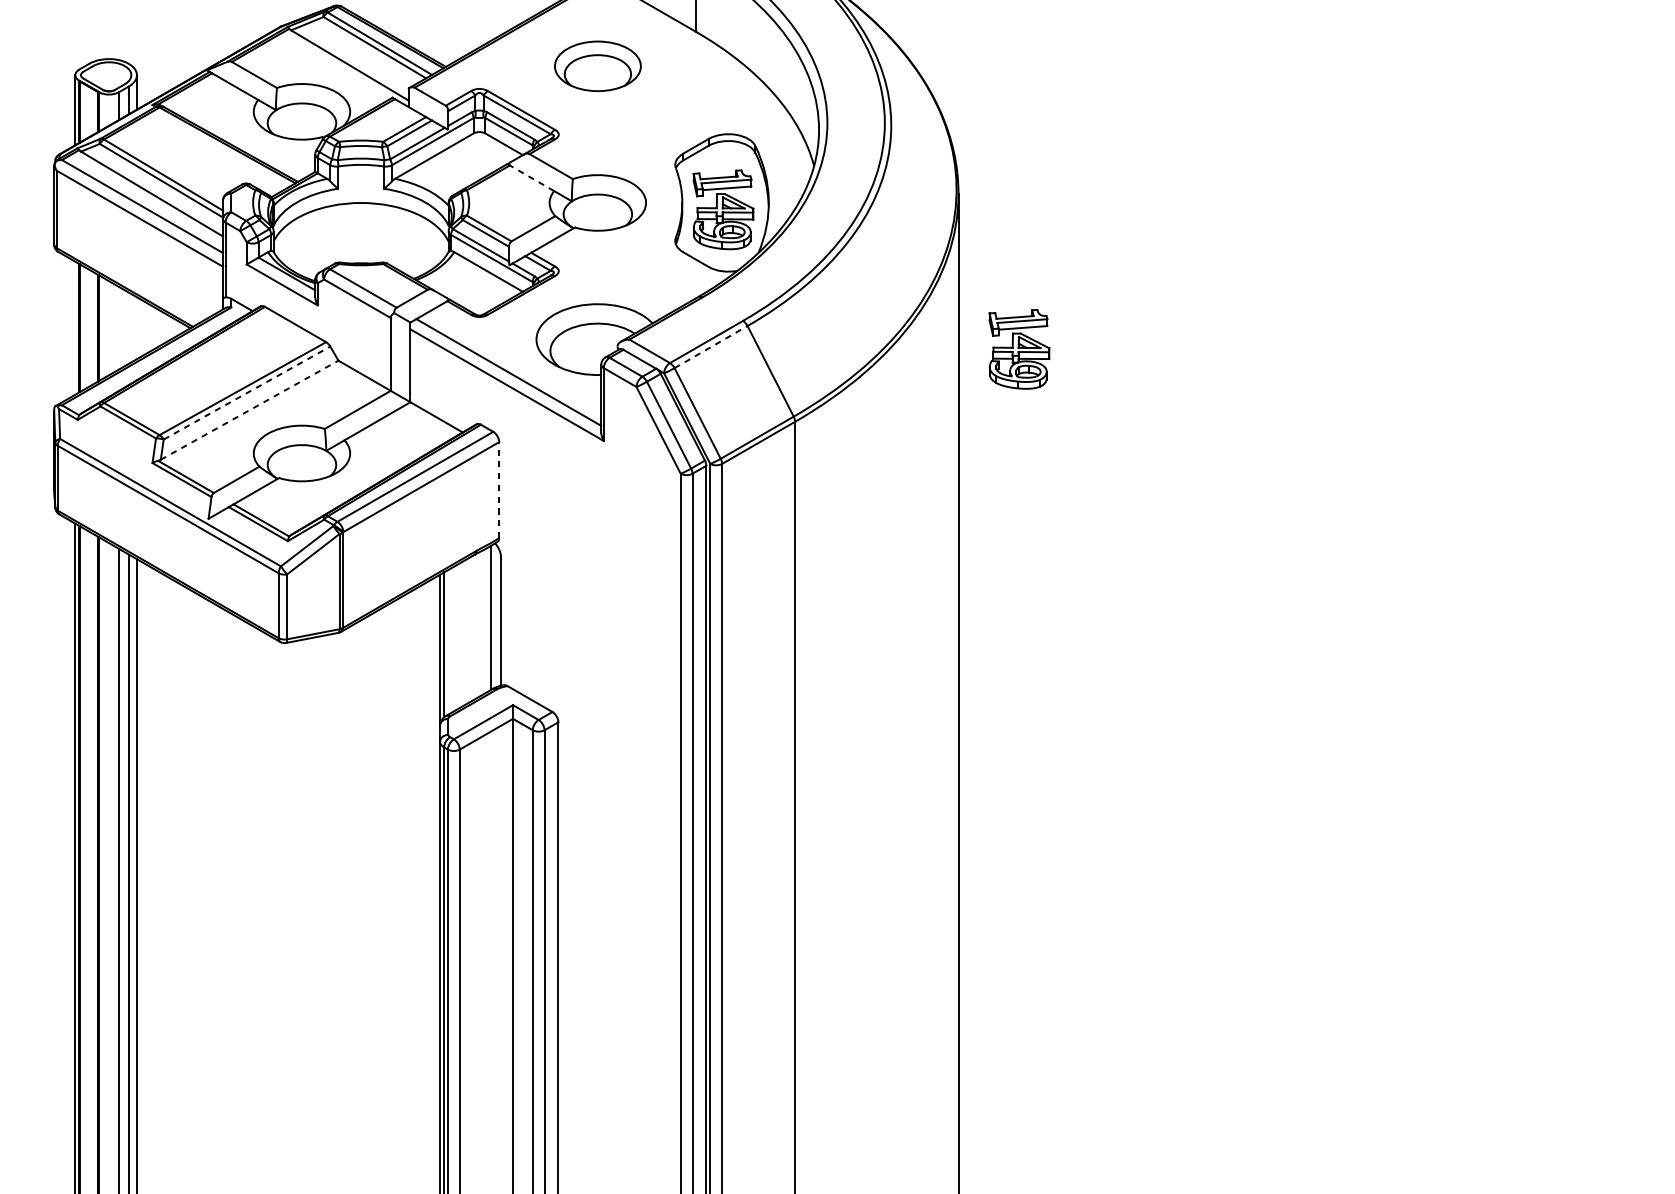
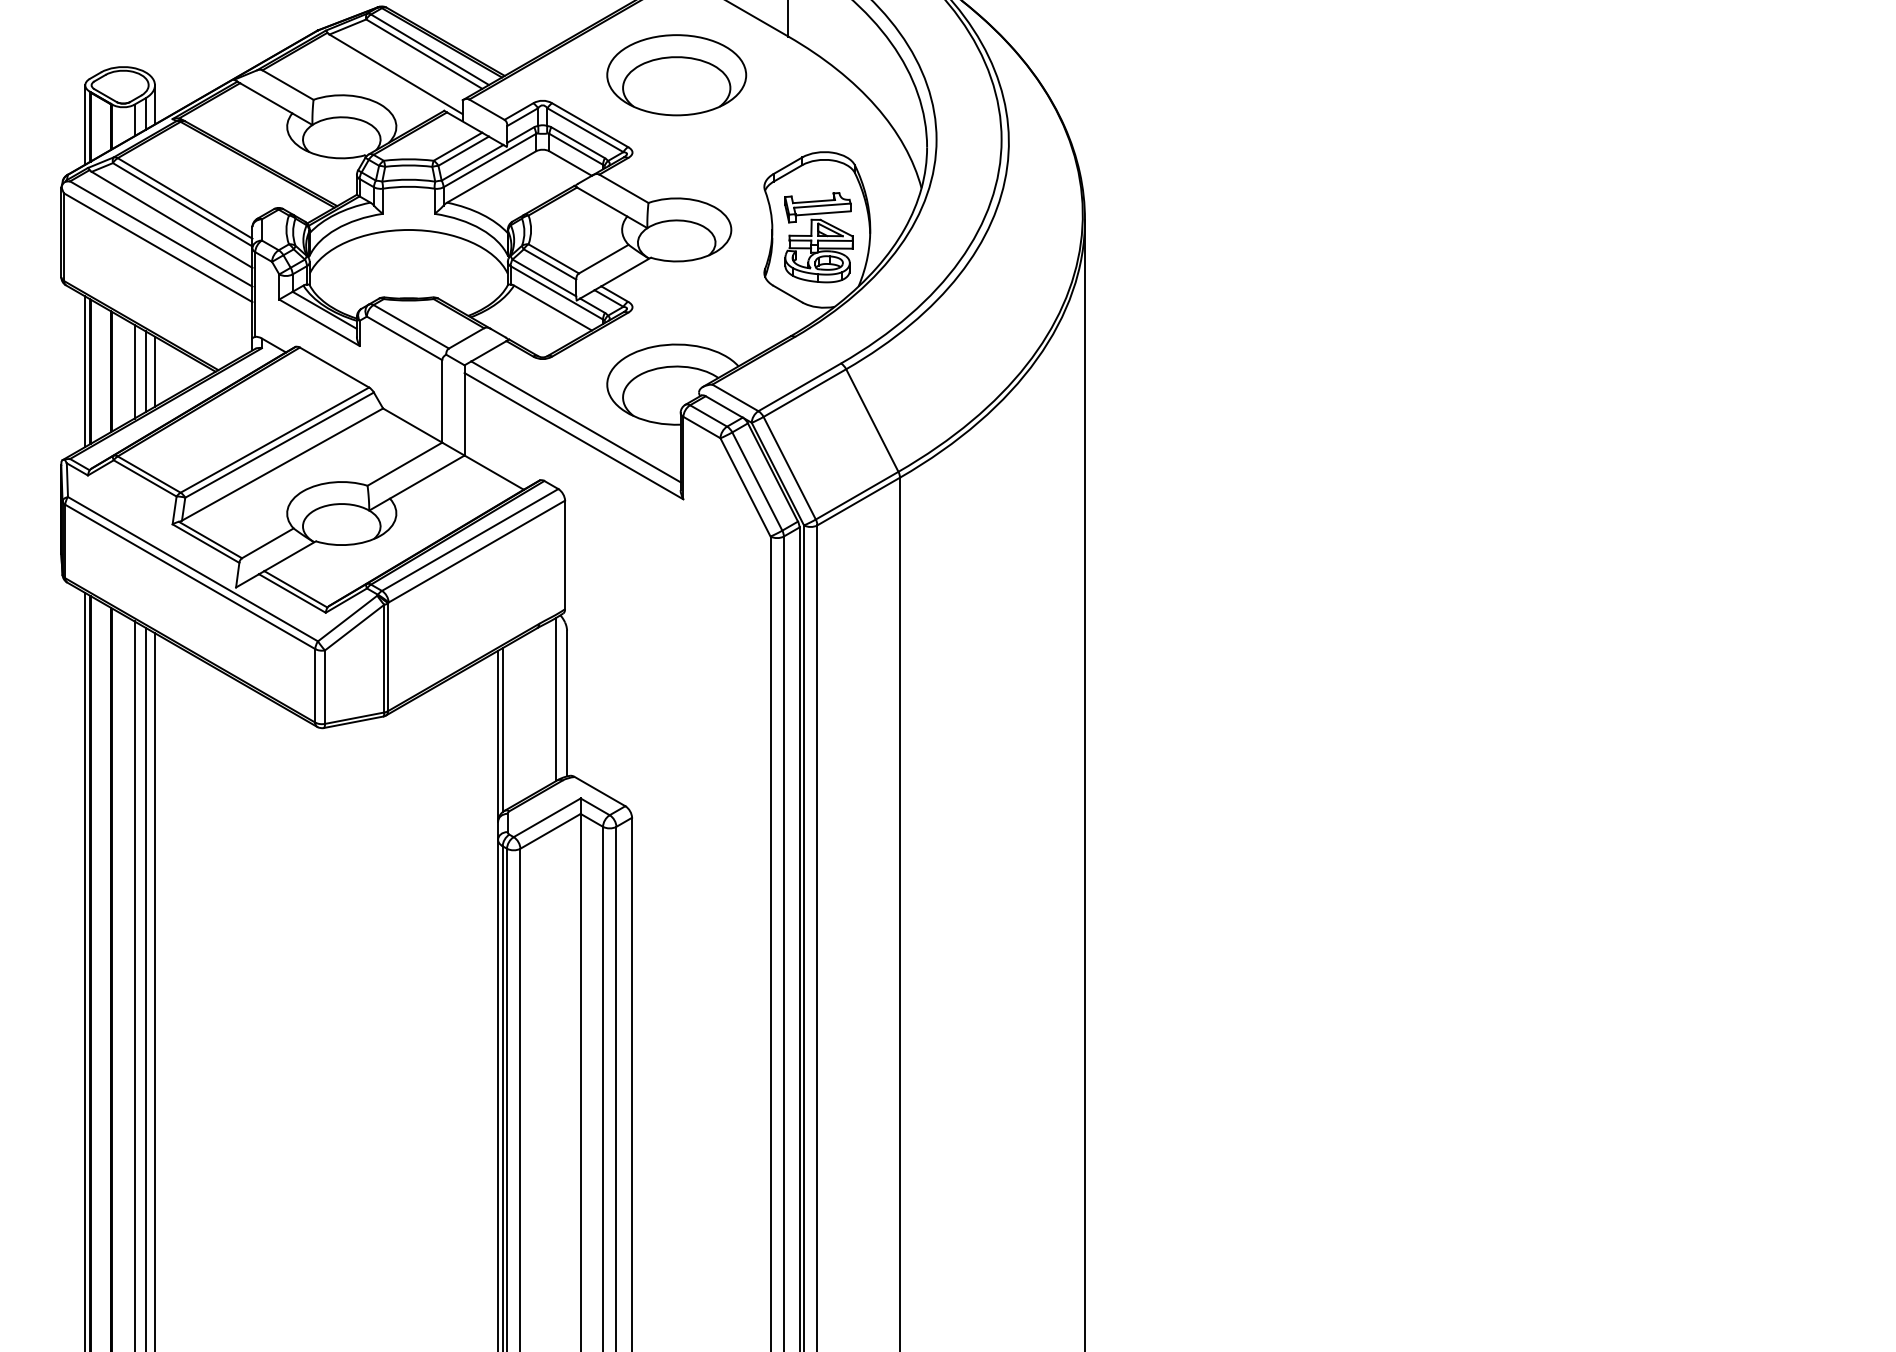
part: (597, 66) -> (676, 75), size x1.43
line: (532, 178) -> (602, 202), dashed -> solid
line: (75, 328) -> (85, 371), added
line: (118, 328) -> (134, 371), added
line: (128, 328) -> (145, 371), added
line: (137, 328) -> (155, 371), added
line: (710, 347) -> (804, 393), dashed -> solid
part: (1019, 349) -> (1153, 395), removed
line: (246, 393) -> (279, 445), dashed -> solid
line: (249, 410) -> (282, 464), dashed -> solid
line: (499, 489) -> (565, 554), dashed -> solid

